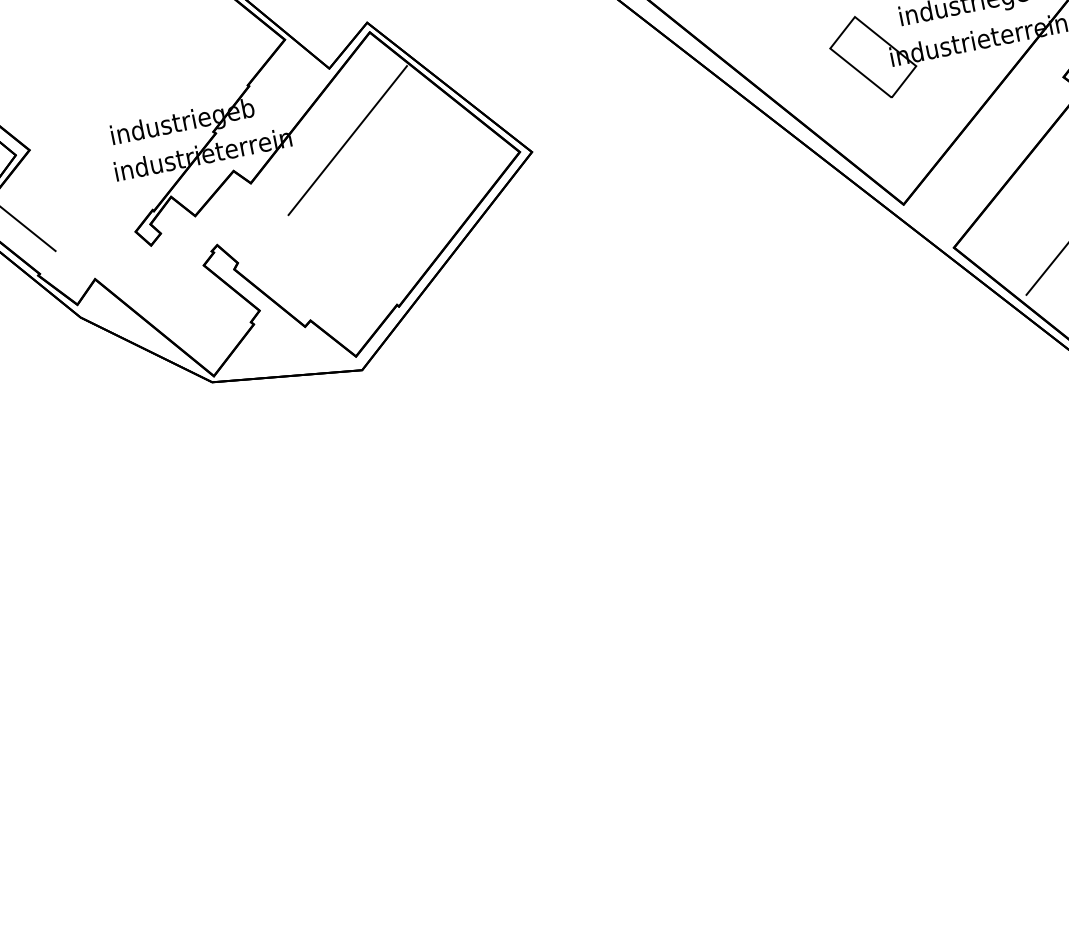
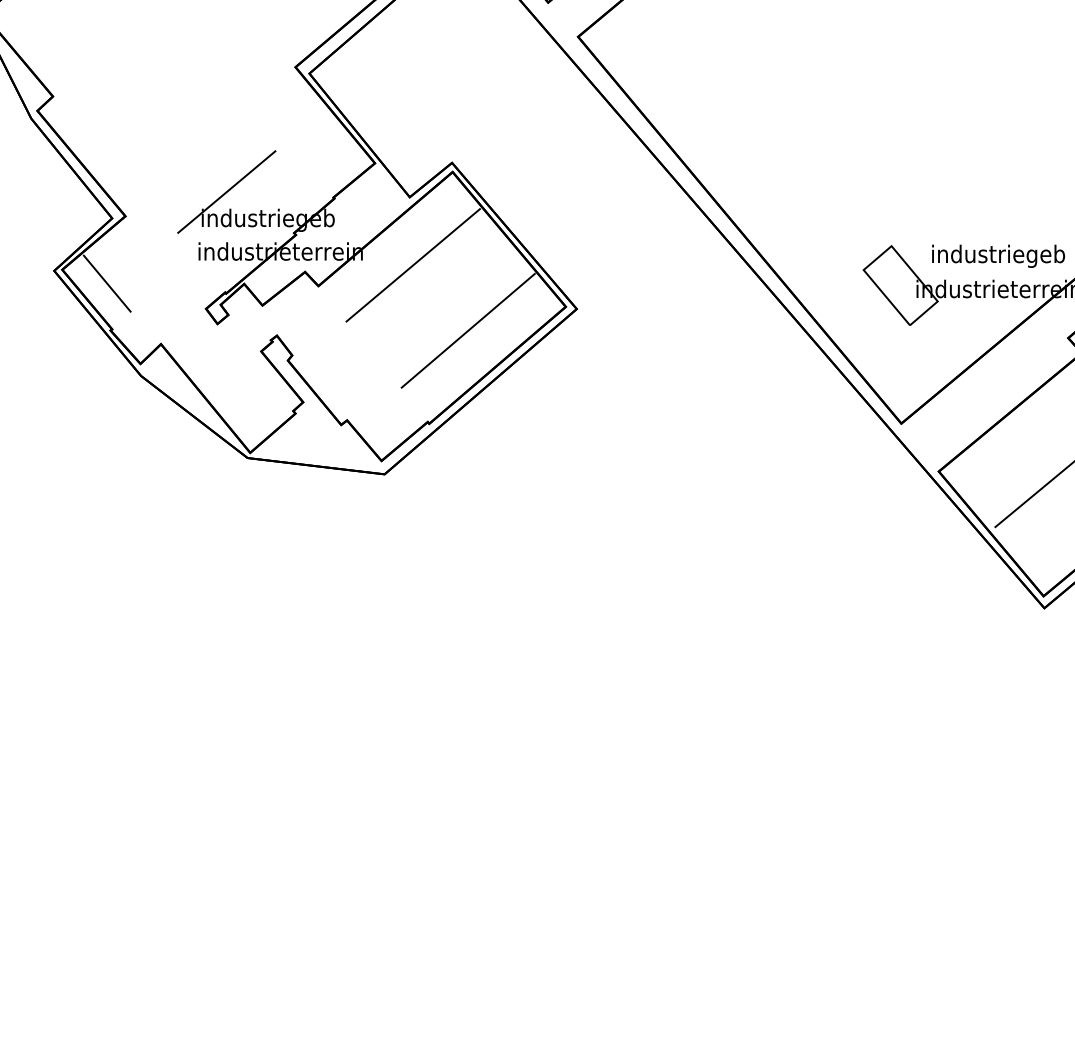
line: (132, 101) -> (226, 191), added
line: (419, 198) -> (467, 330), added

